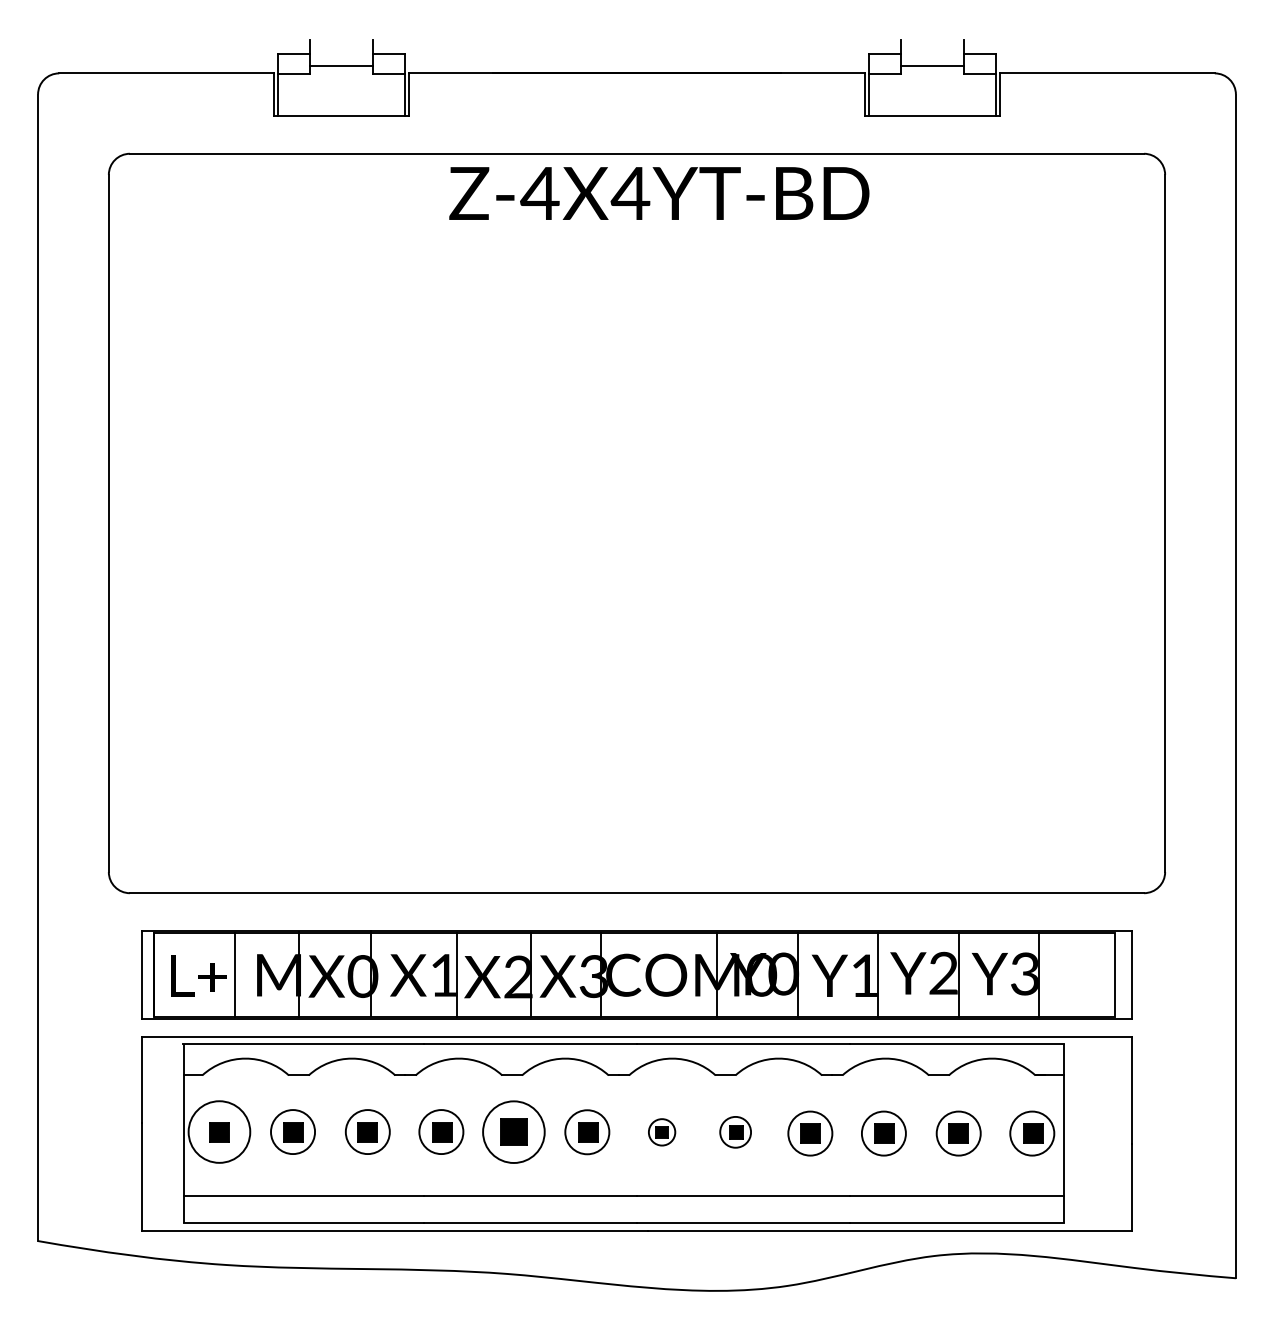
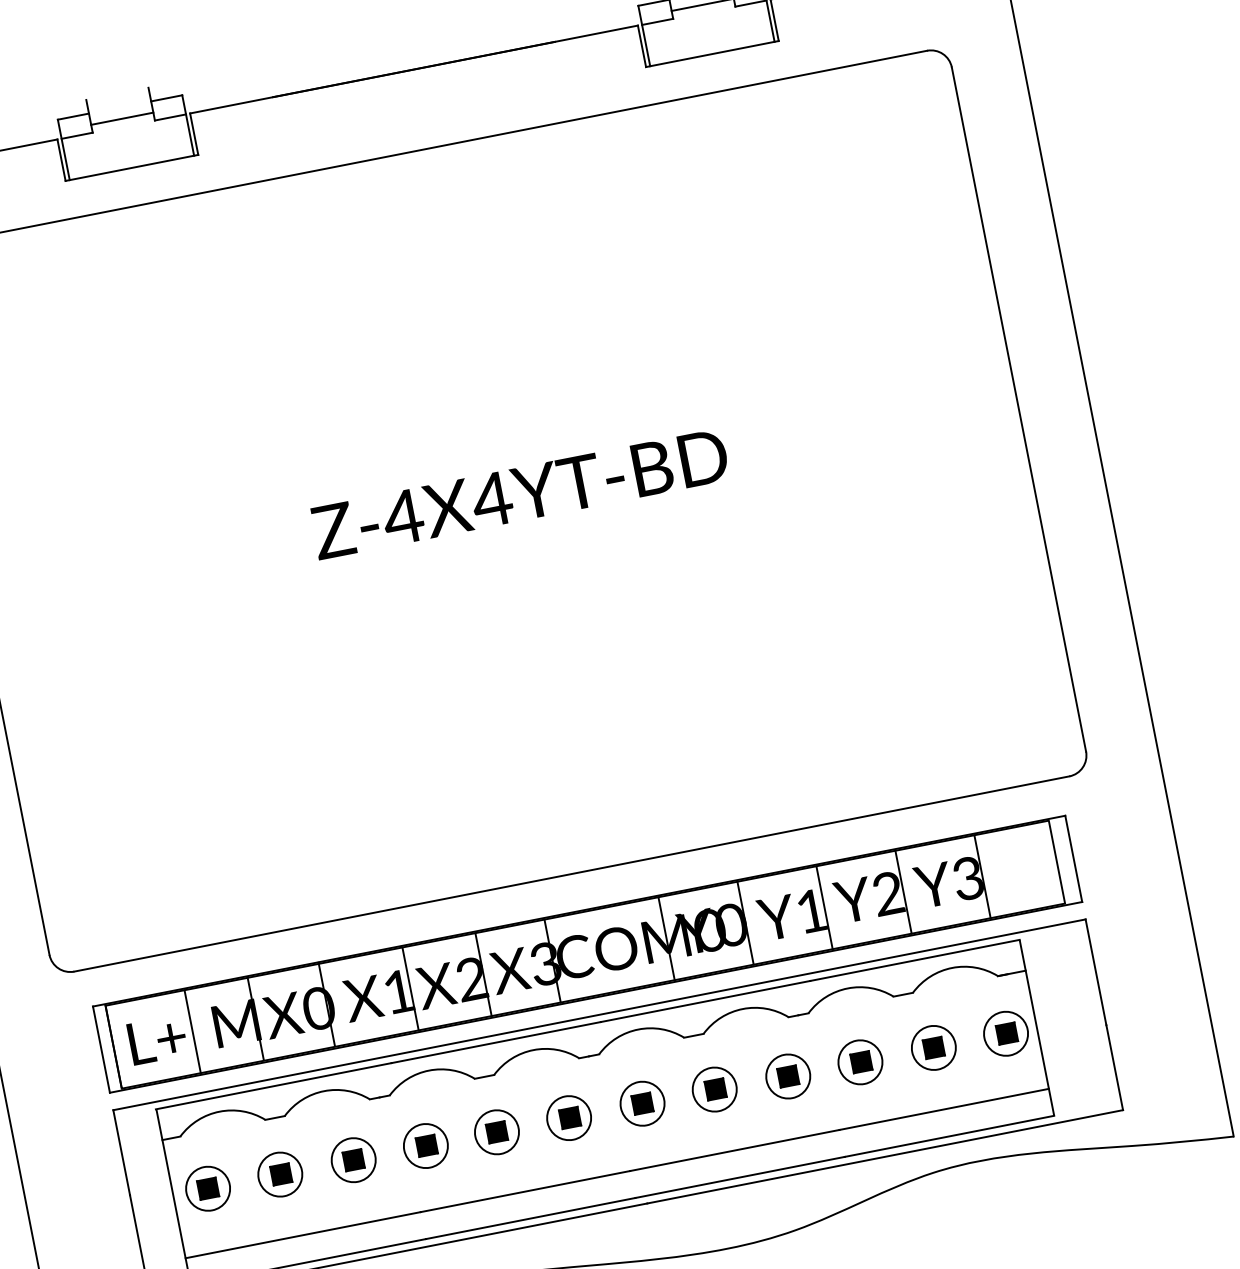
text: (659, 193) -> (520, 494), moved
circle: (219, 1132) -> (208, 1189), size x0.71
part: (513, 1132) -> (496, 1132), size x0.71
part: (661, 1132) -> (641, 1104), size x1.67
part: (735, 1132) -> (714, 1089), size x1.43

